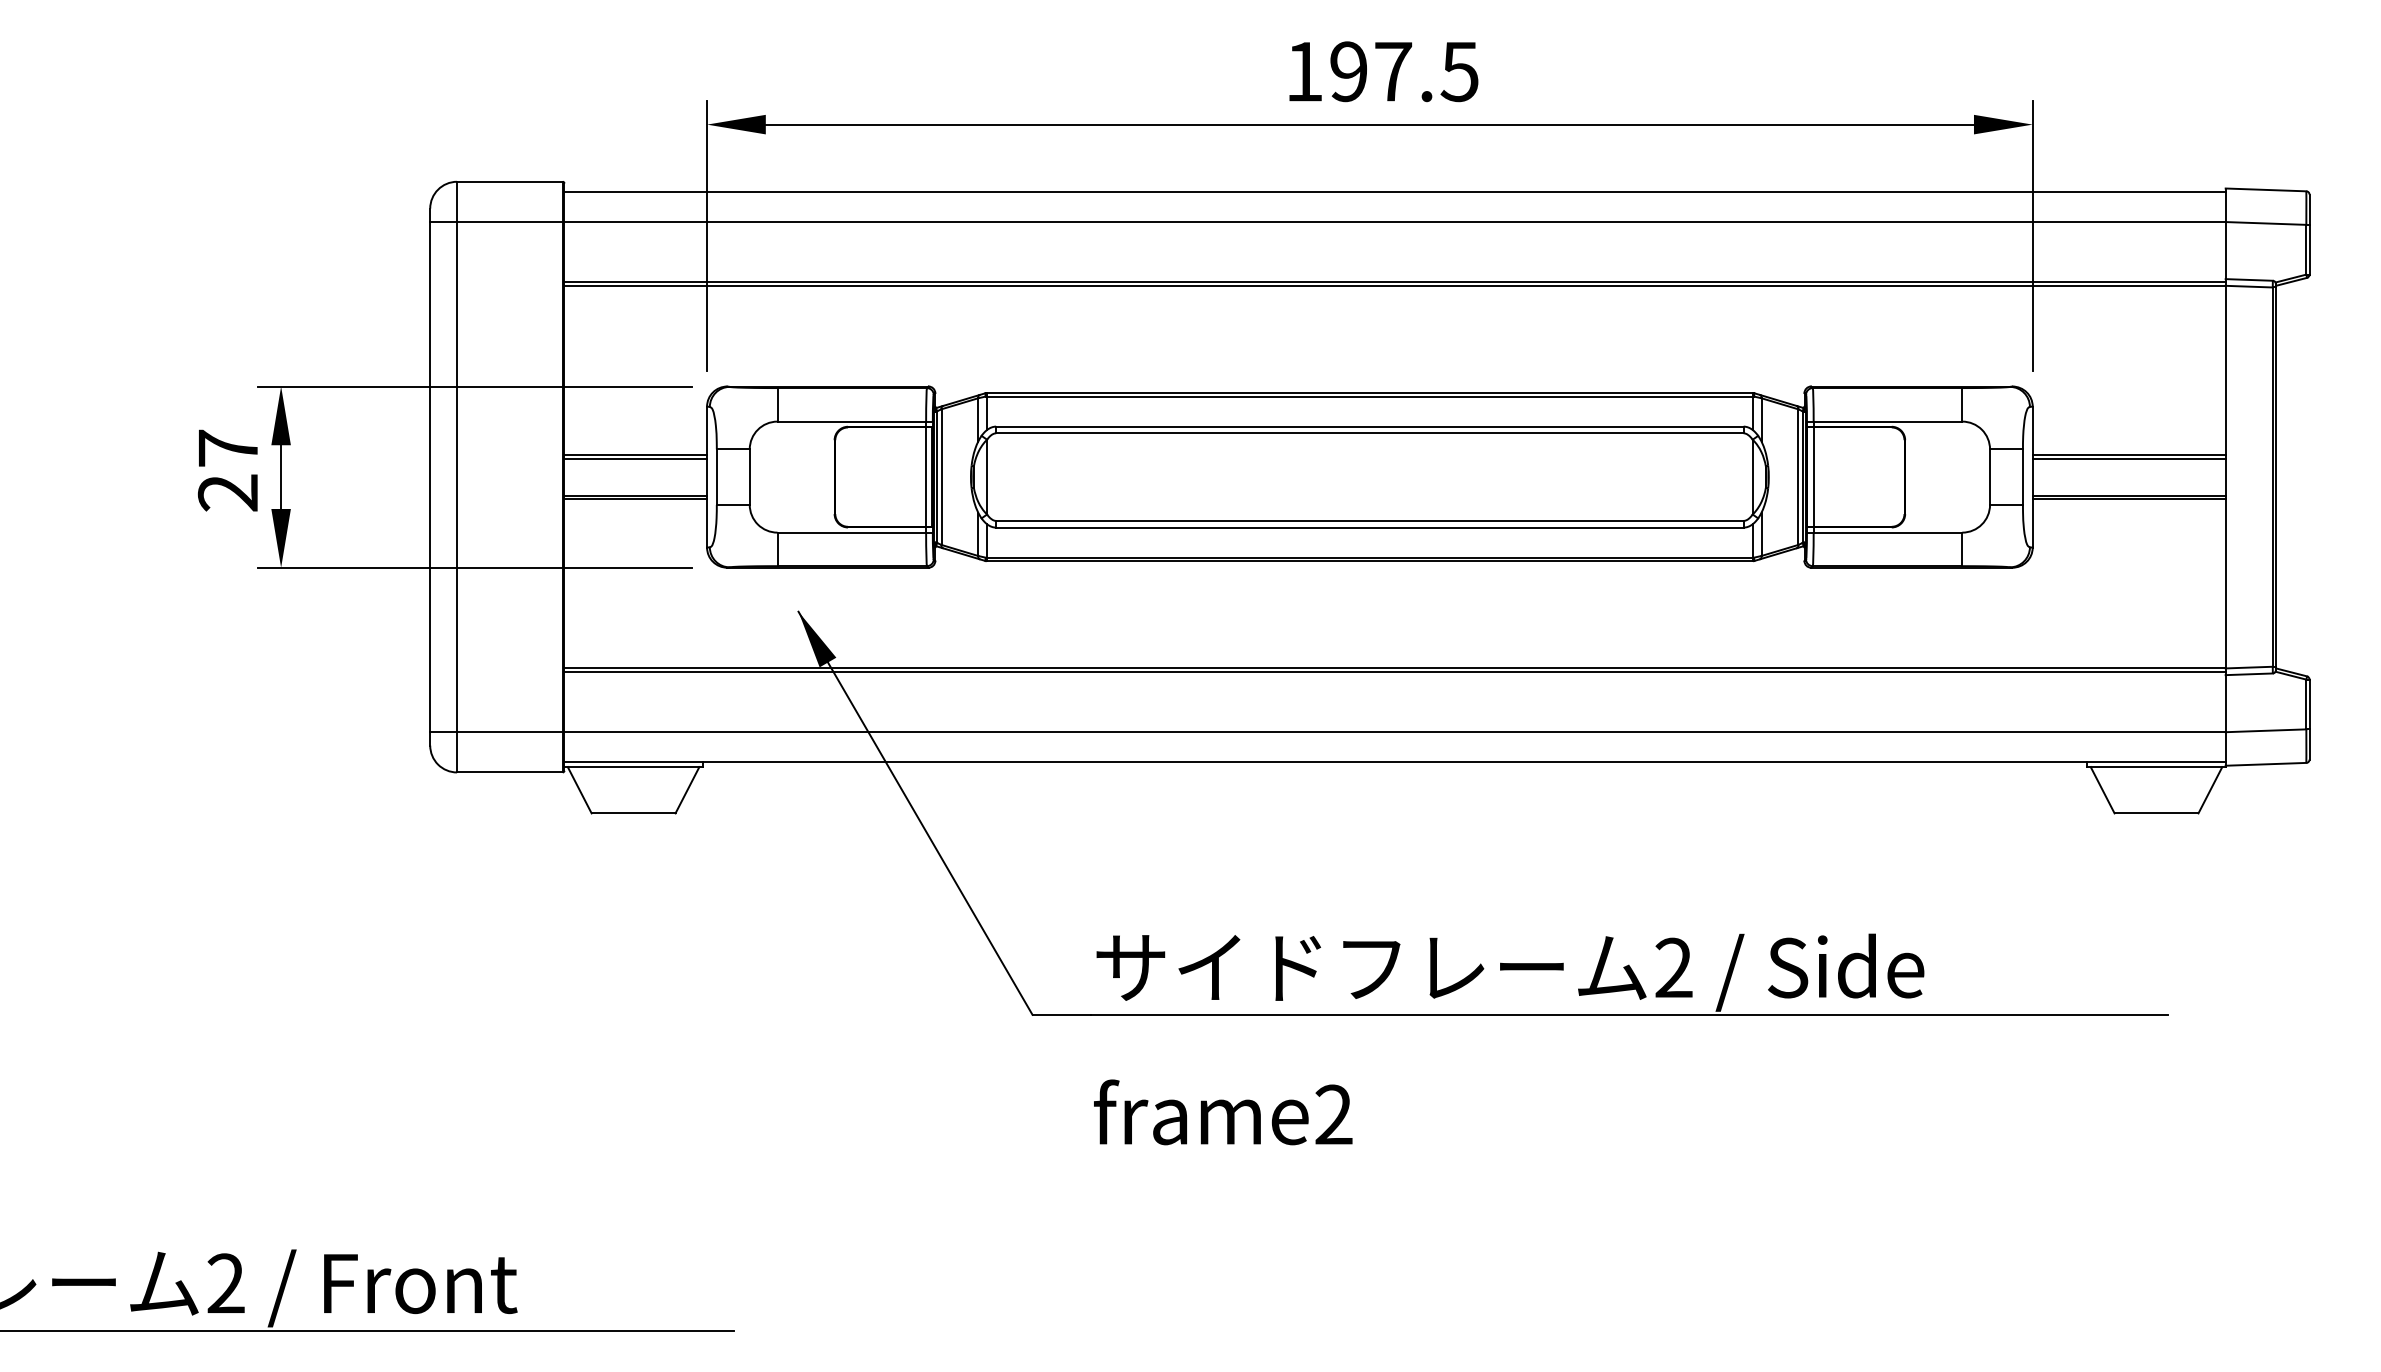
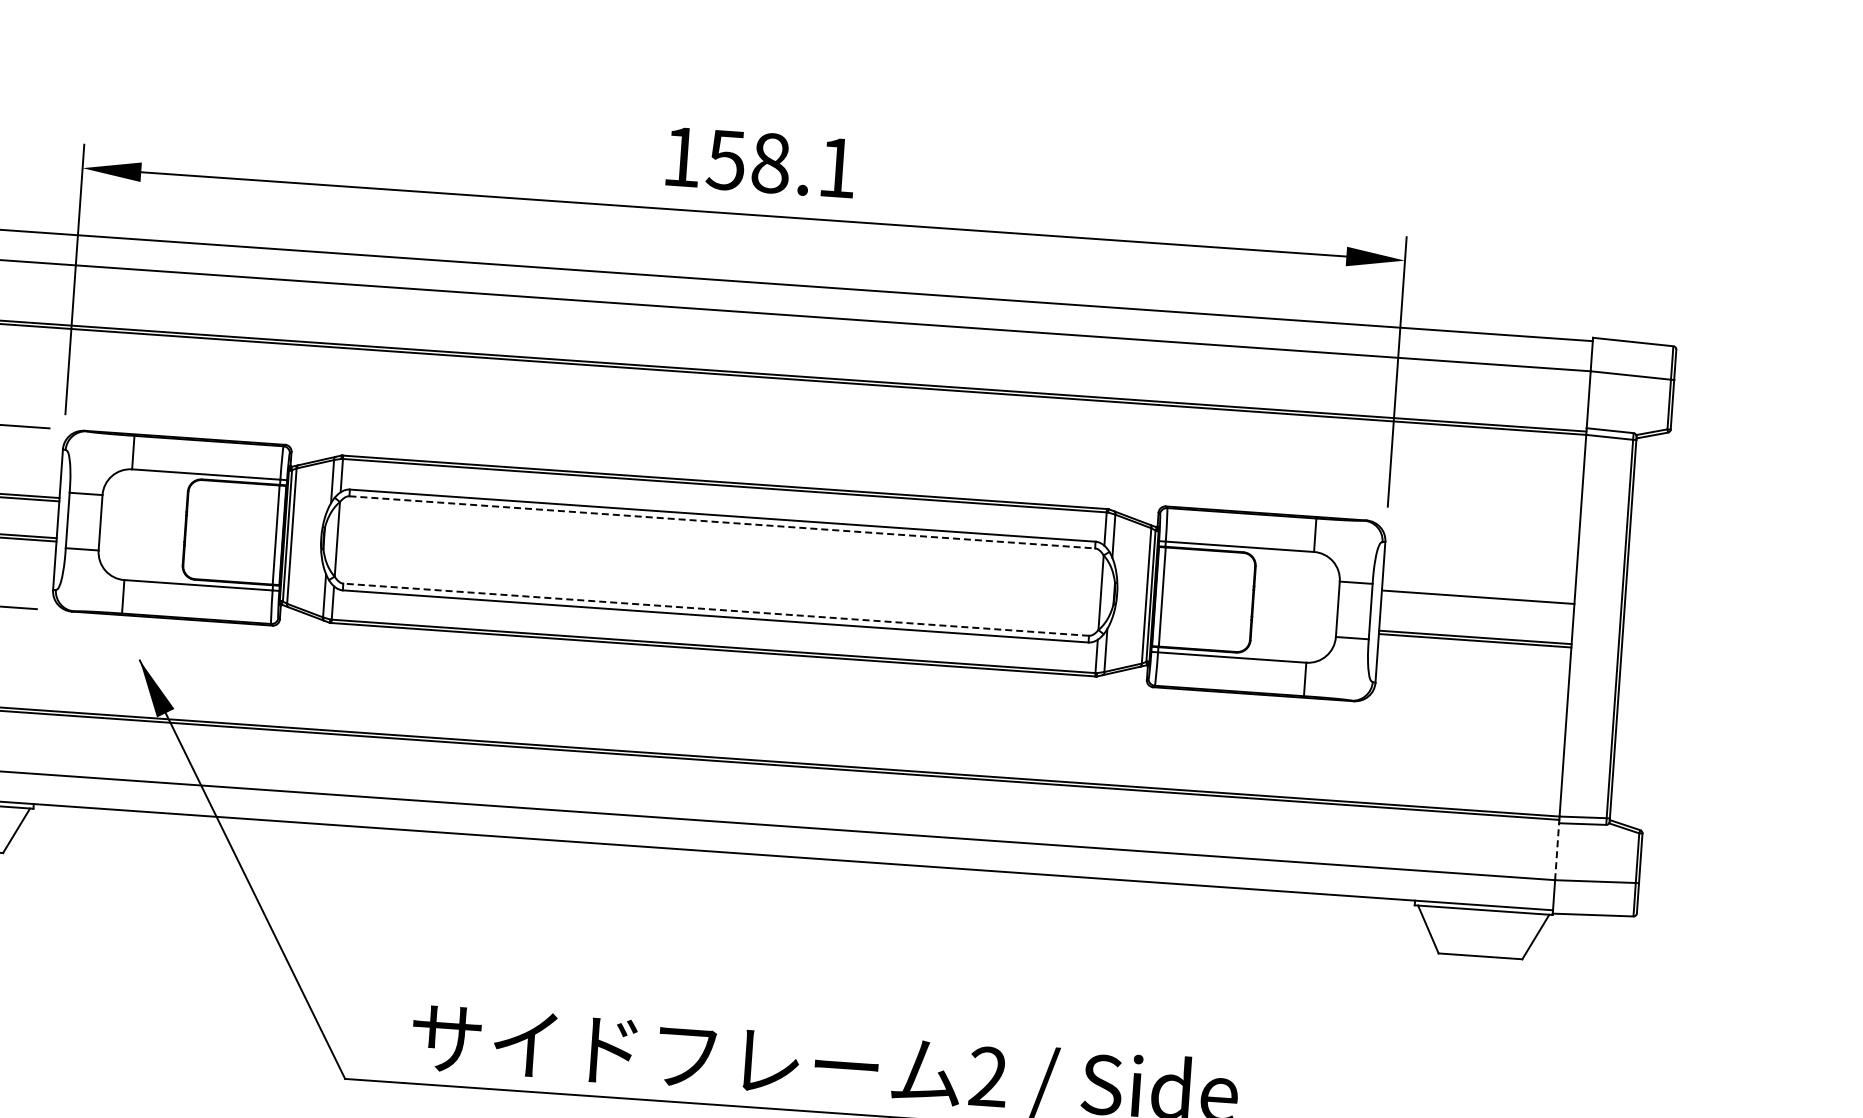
text: (1403, 71) -> (781, 163), 197.5 -> 158.1
line: (1369, 433) -> (721, 522), solid -> dashed
line: (2128, 458) -> (1477, 600), removed
line: (1369, 520) -> (715, 609), solid -> dashed
line: (2225, 703) -> (1556, 851), solid -> dashed

